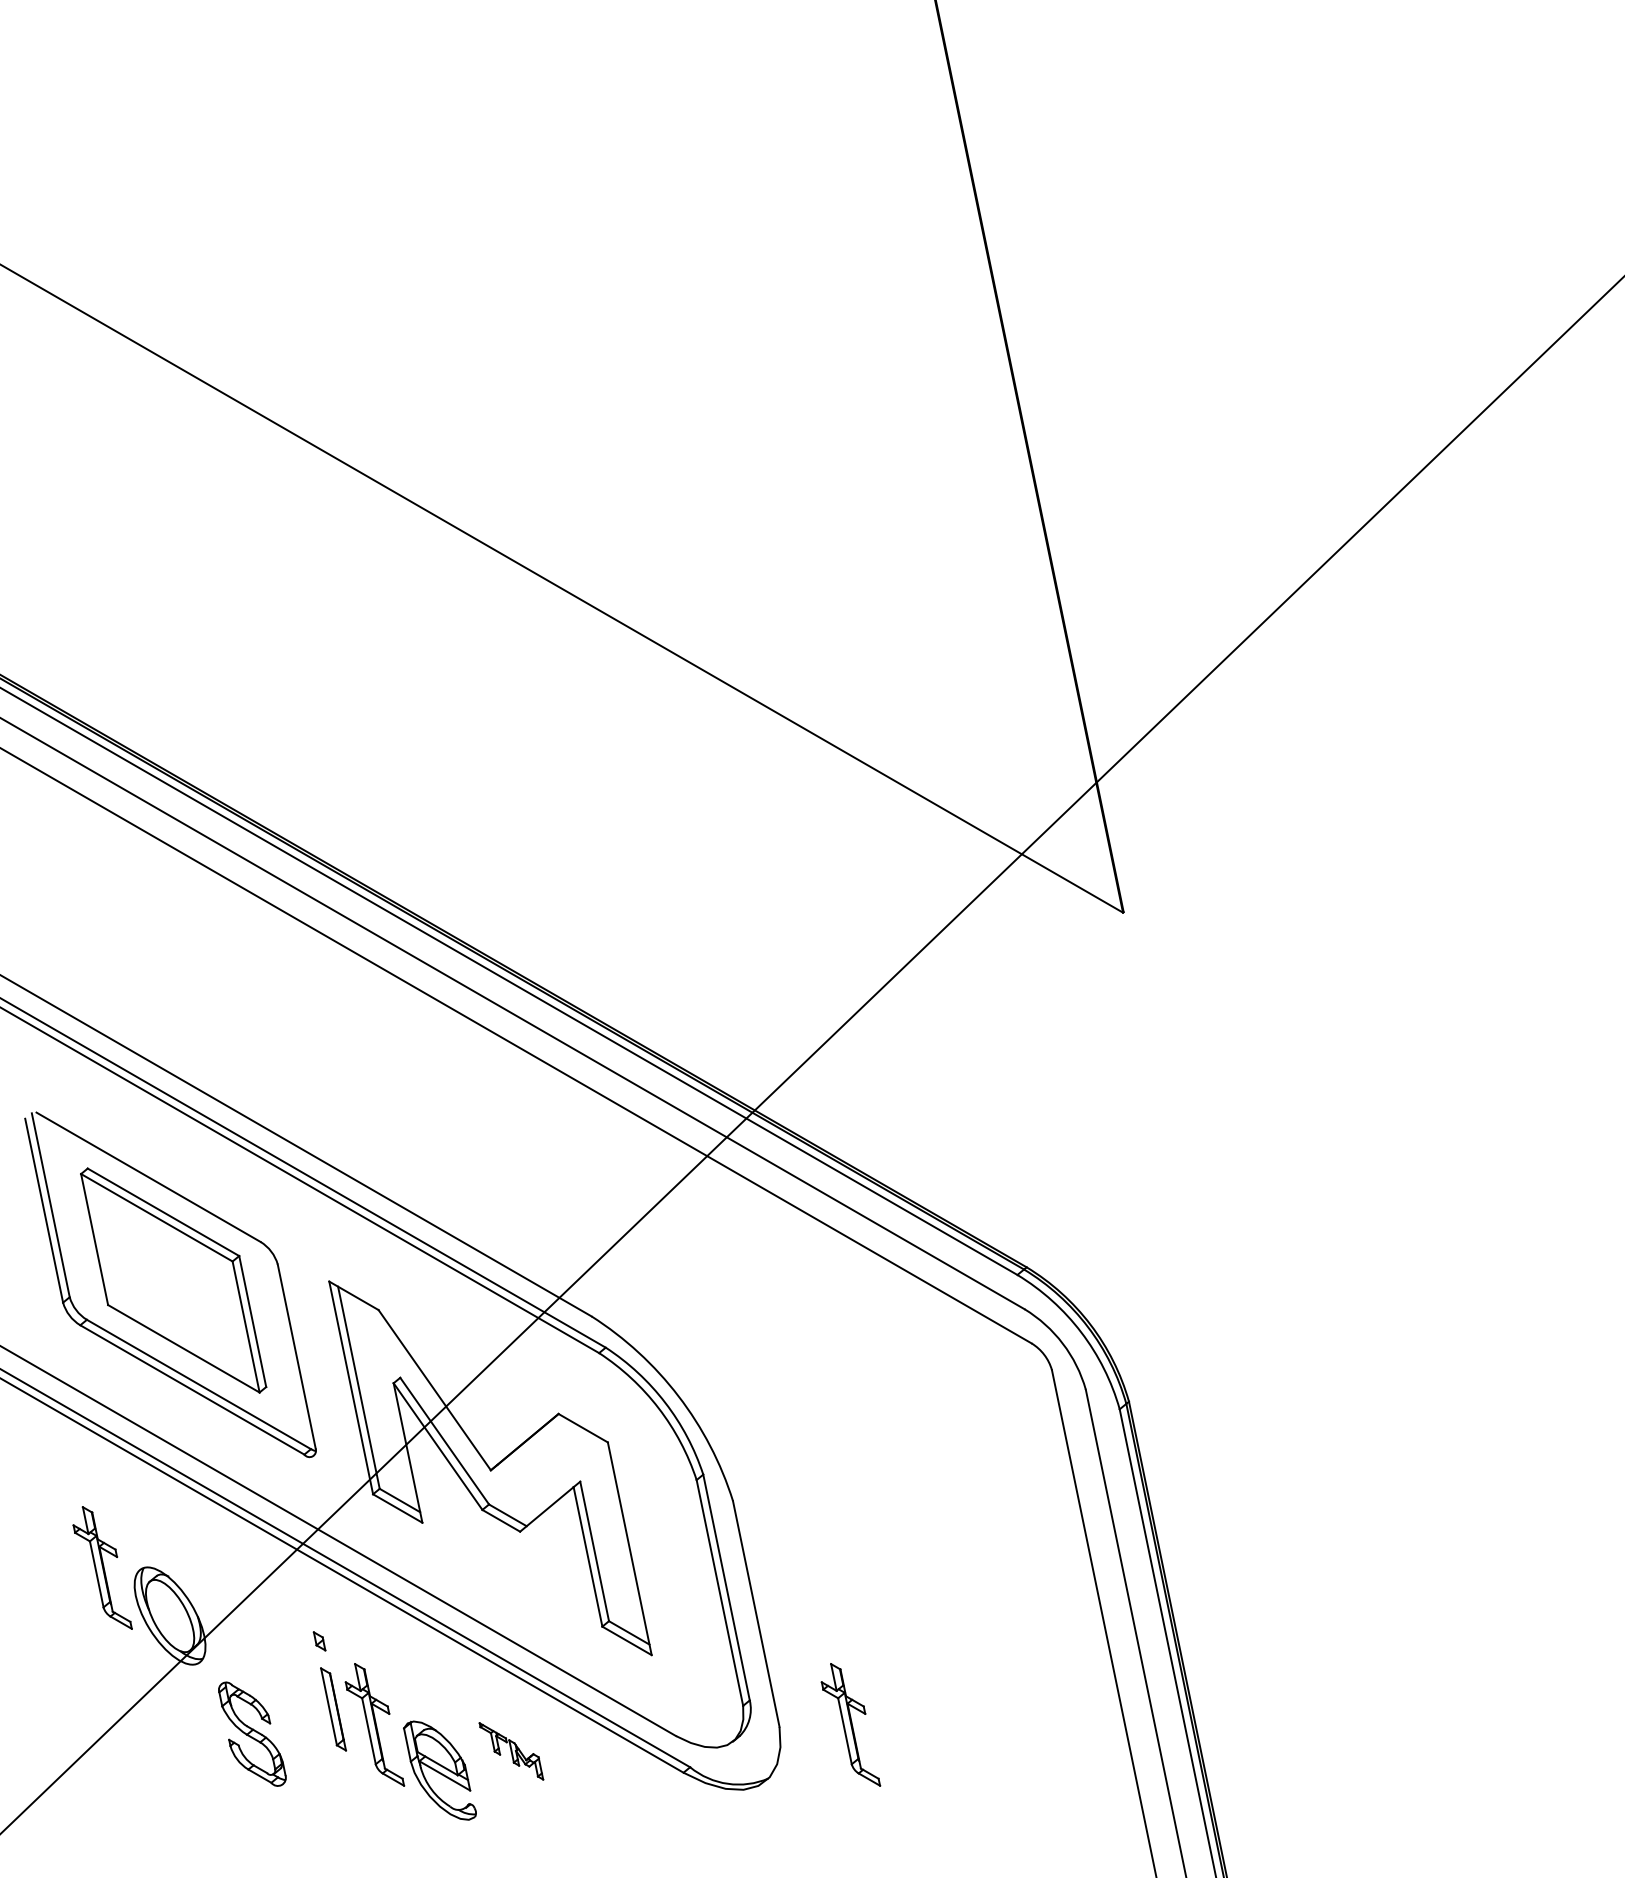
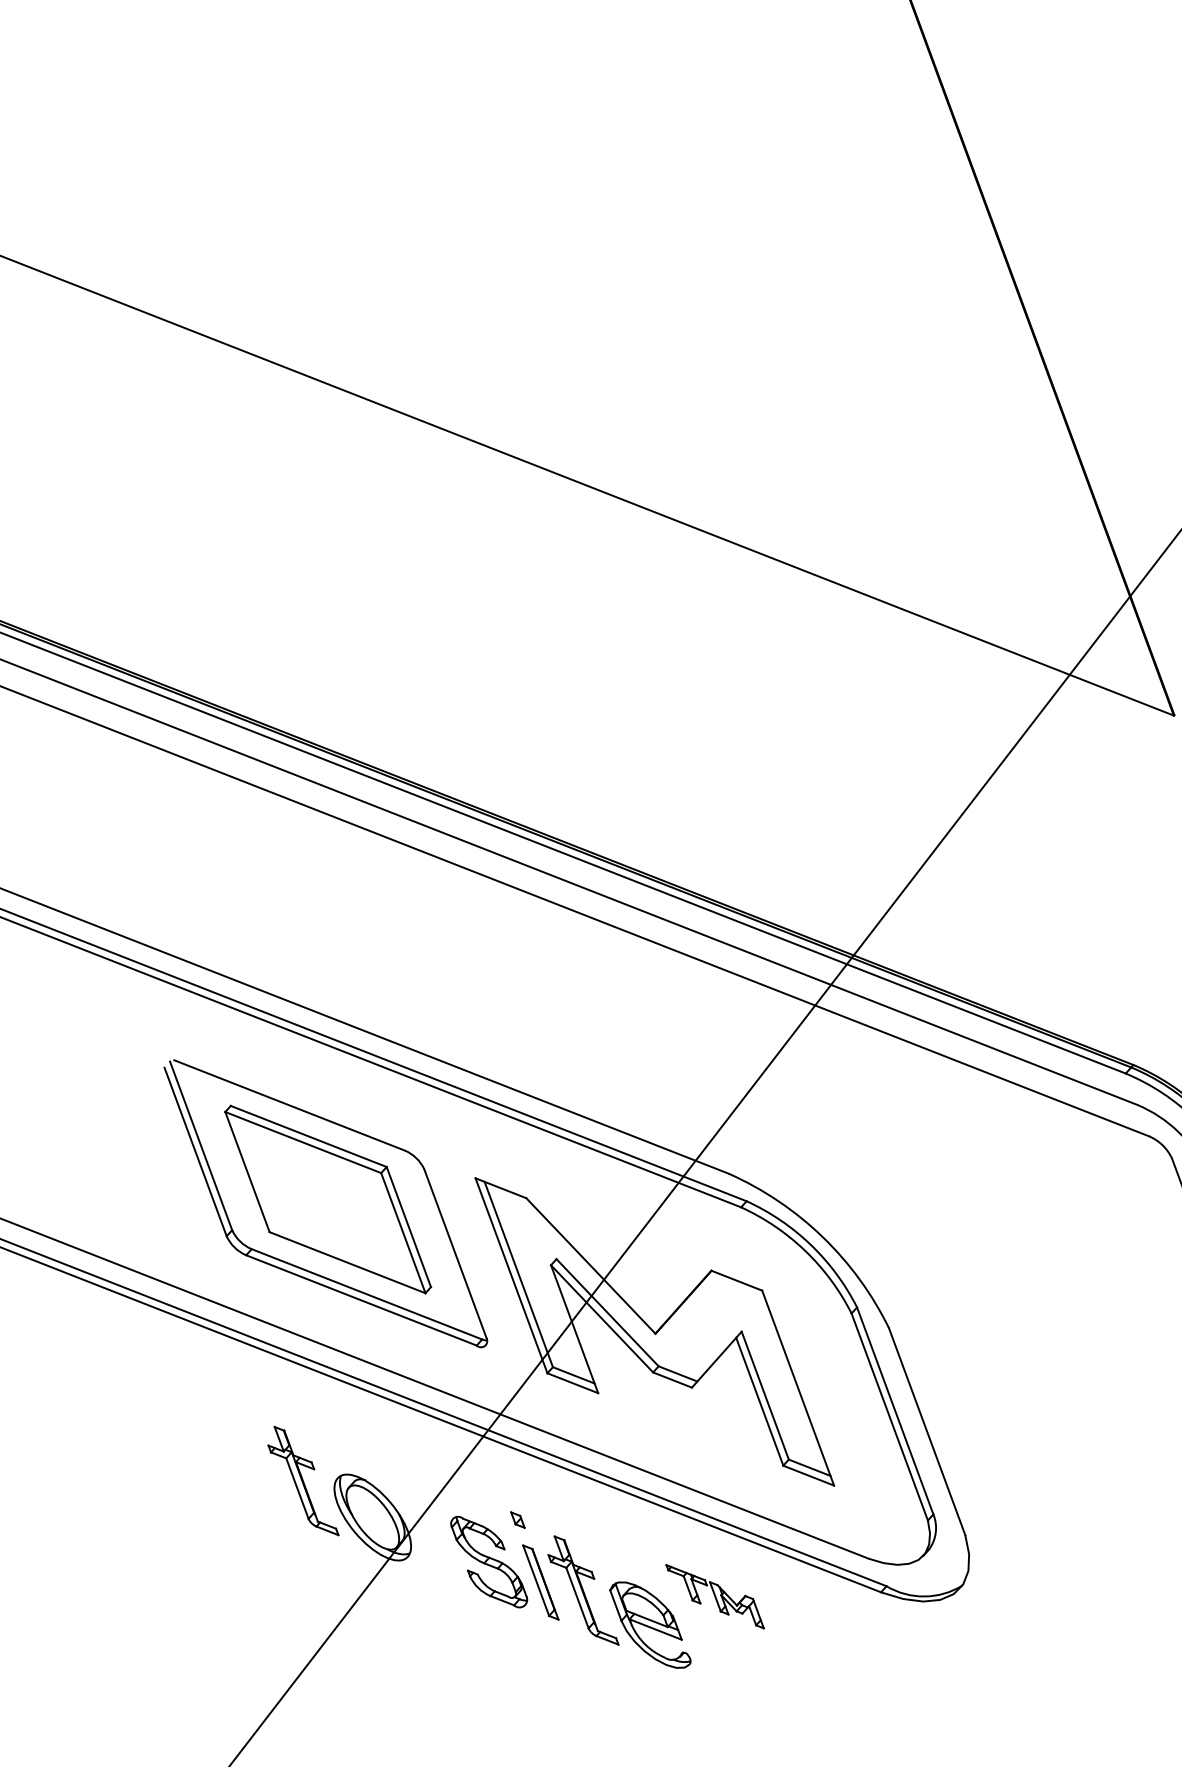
part: (850, 1724) -> (1032, 1522), removed
part: (252, 1733) -> (489, 1561), moved
part: (511, 1751) -> (715, 1596), size x1.43

